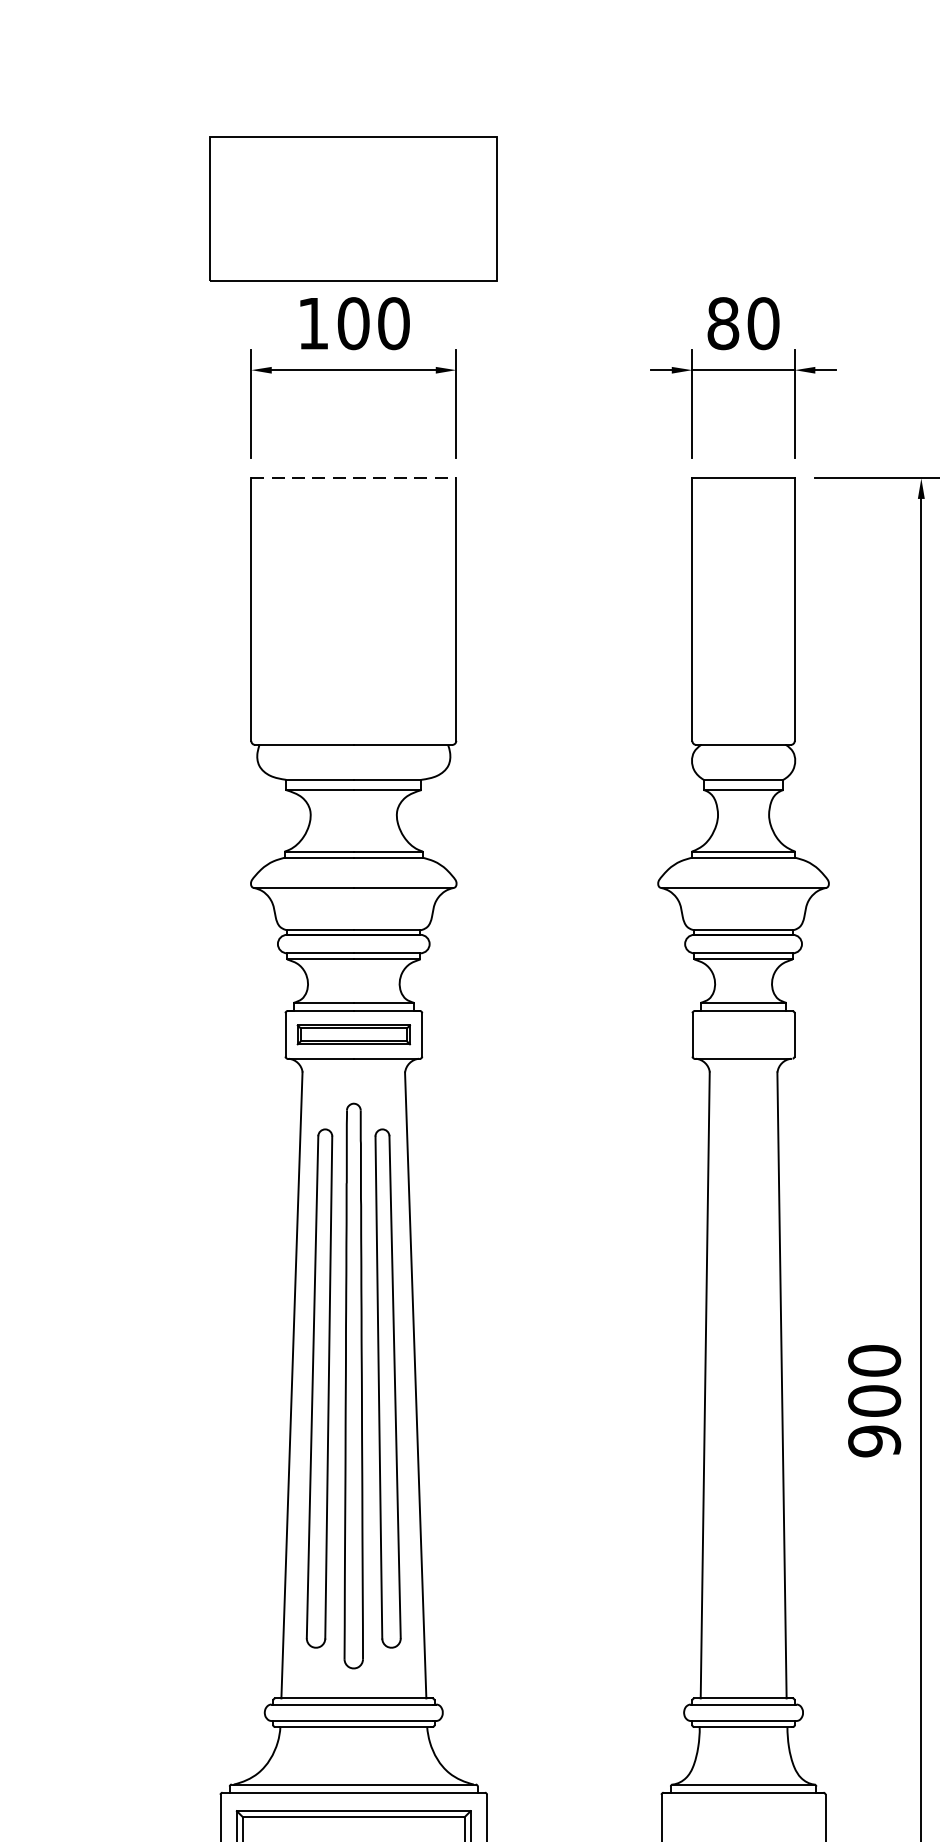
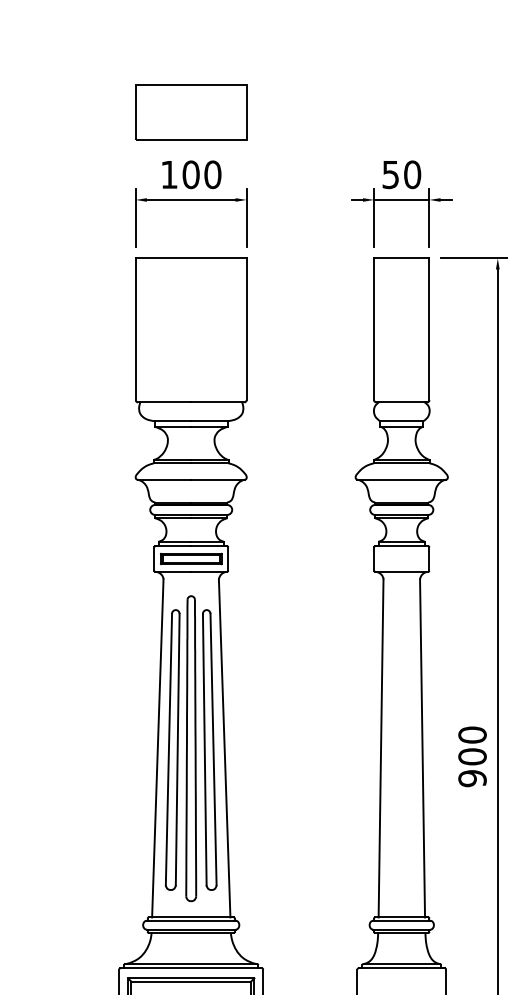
part: (354, 208) -> (191, 112), size x0.71
text: (722, 323) -> (390, 174), 80 -> 50
line: (354, 478) -> (191, 258), dashed -> solid

